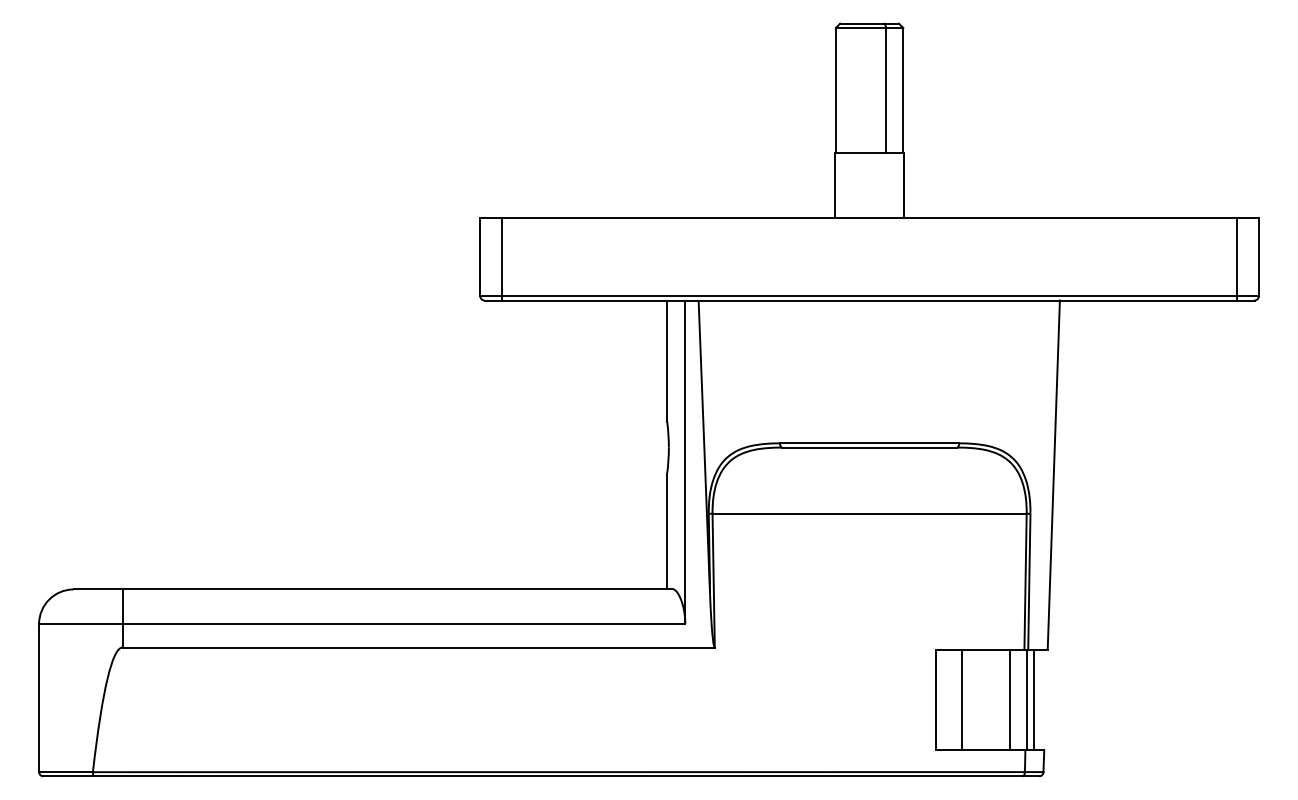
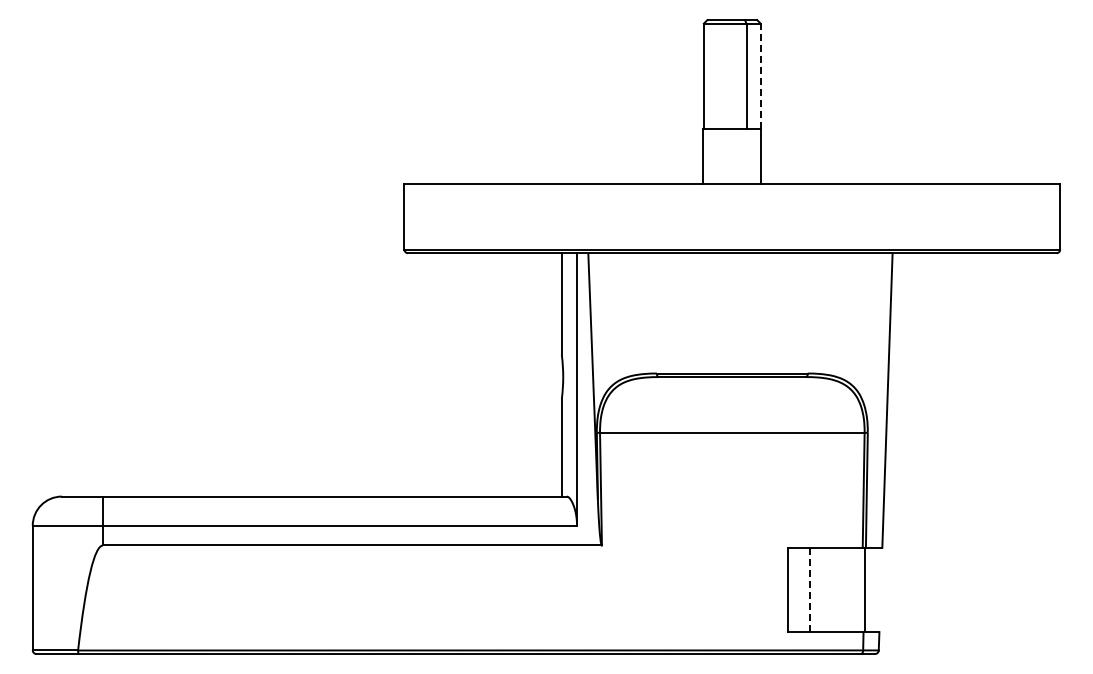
line: (903, 90) -> (760, 76), solid -> dashed
line: (501, 259) -> (422, 218), removed
line: (1236, 259) -> (1041, 218), removed
line: (962, 699) -> (810, 589), solid -> dashed
line: (1009, 699) -> (850, 589), removed
line: (1033, 699) -> (870, 589), removed

